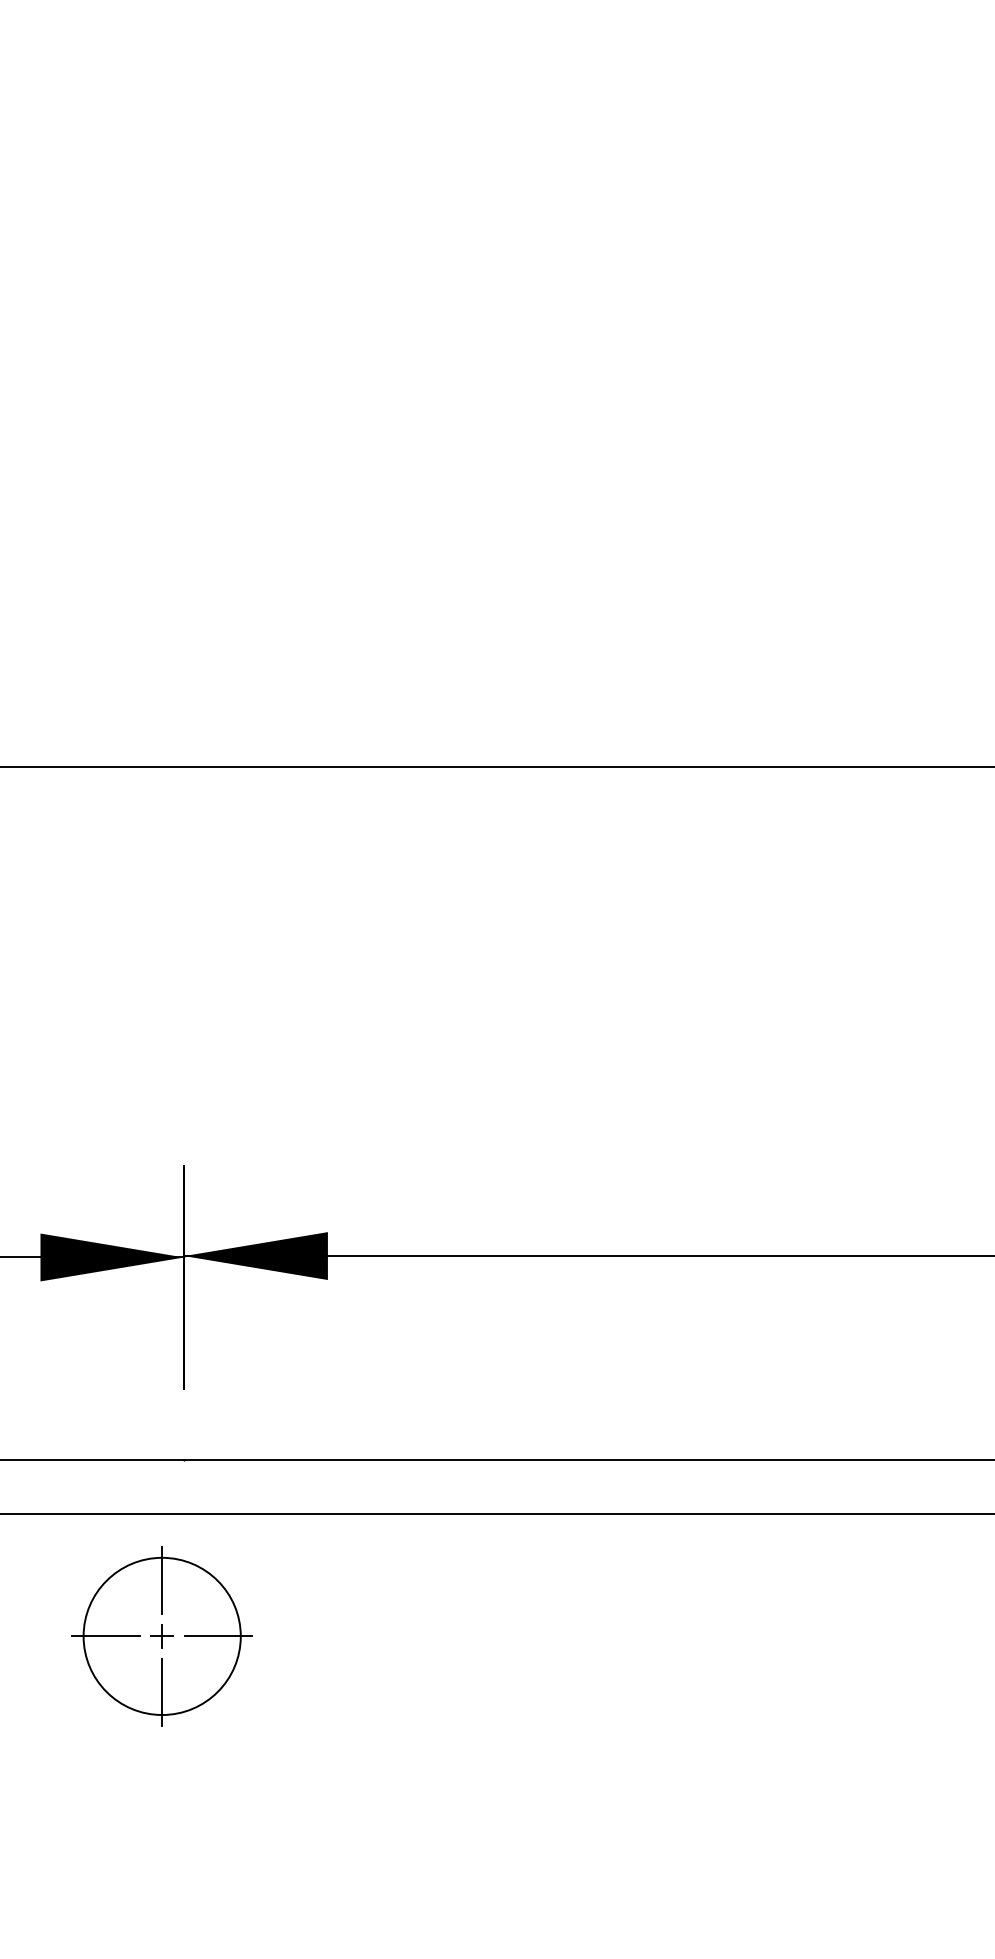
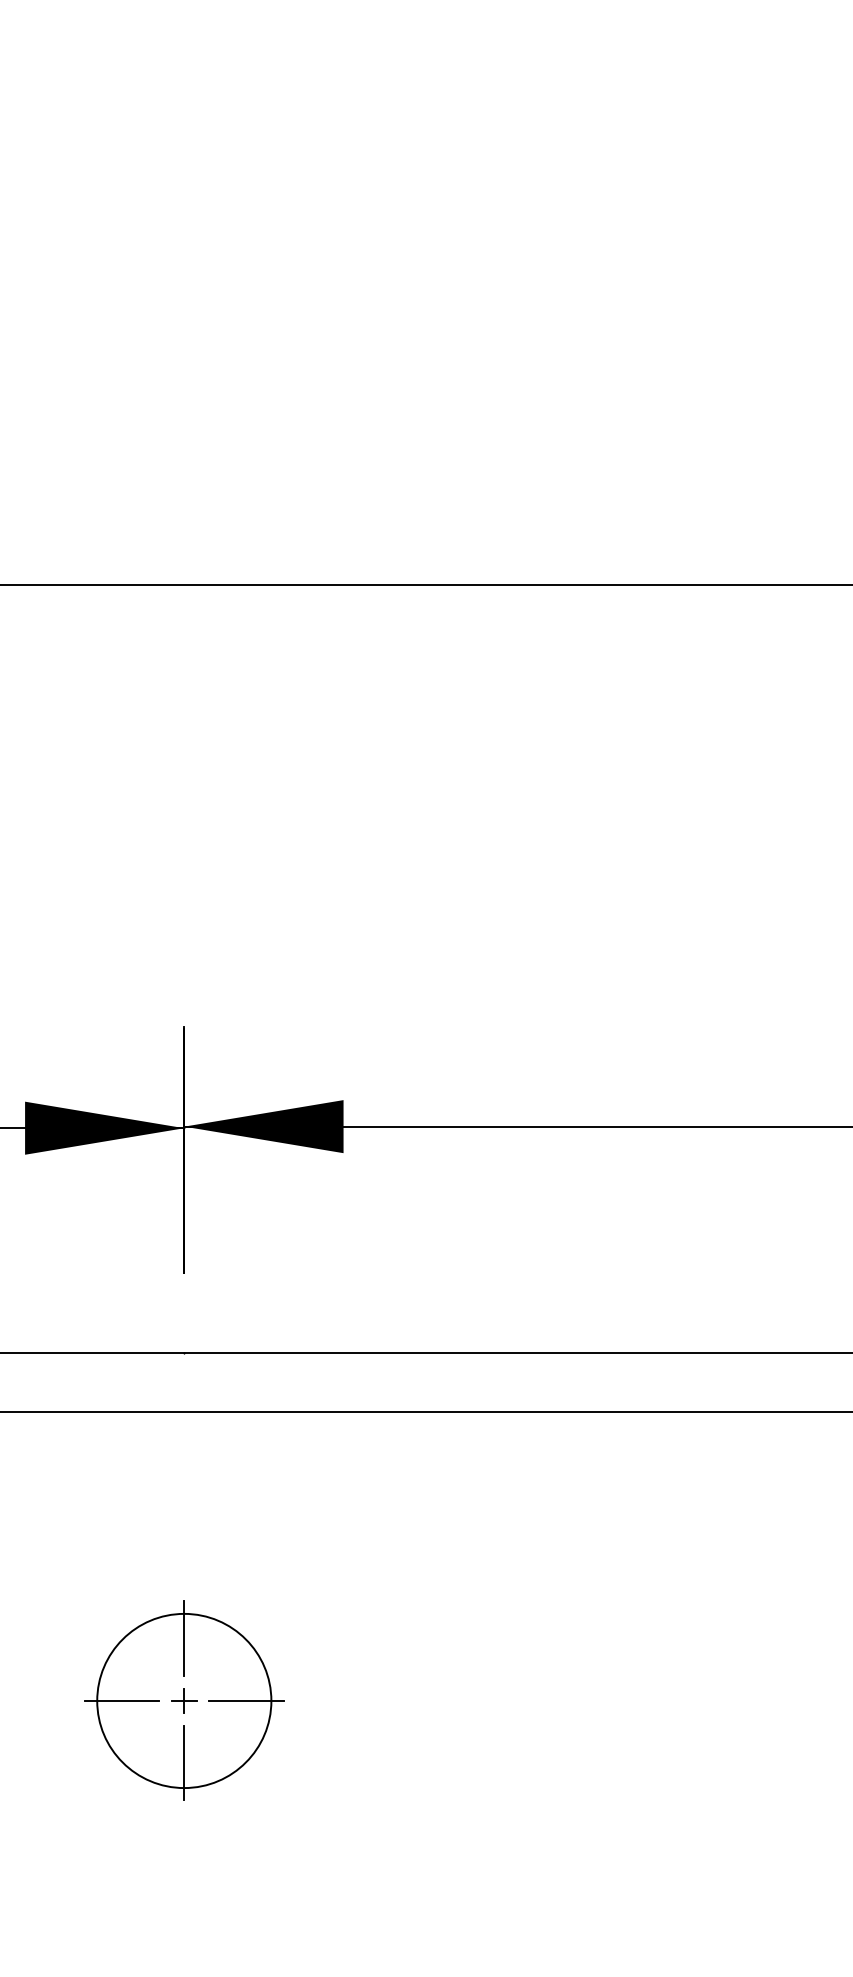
part: (161, 1636) -> (183, 1701), moved

